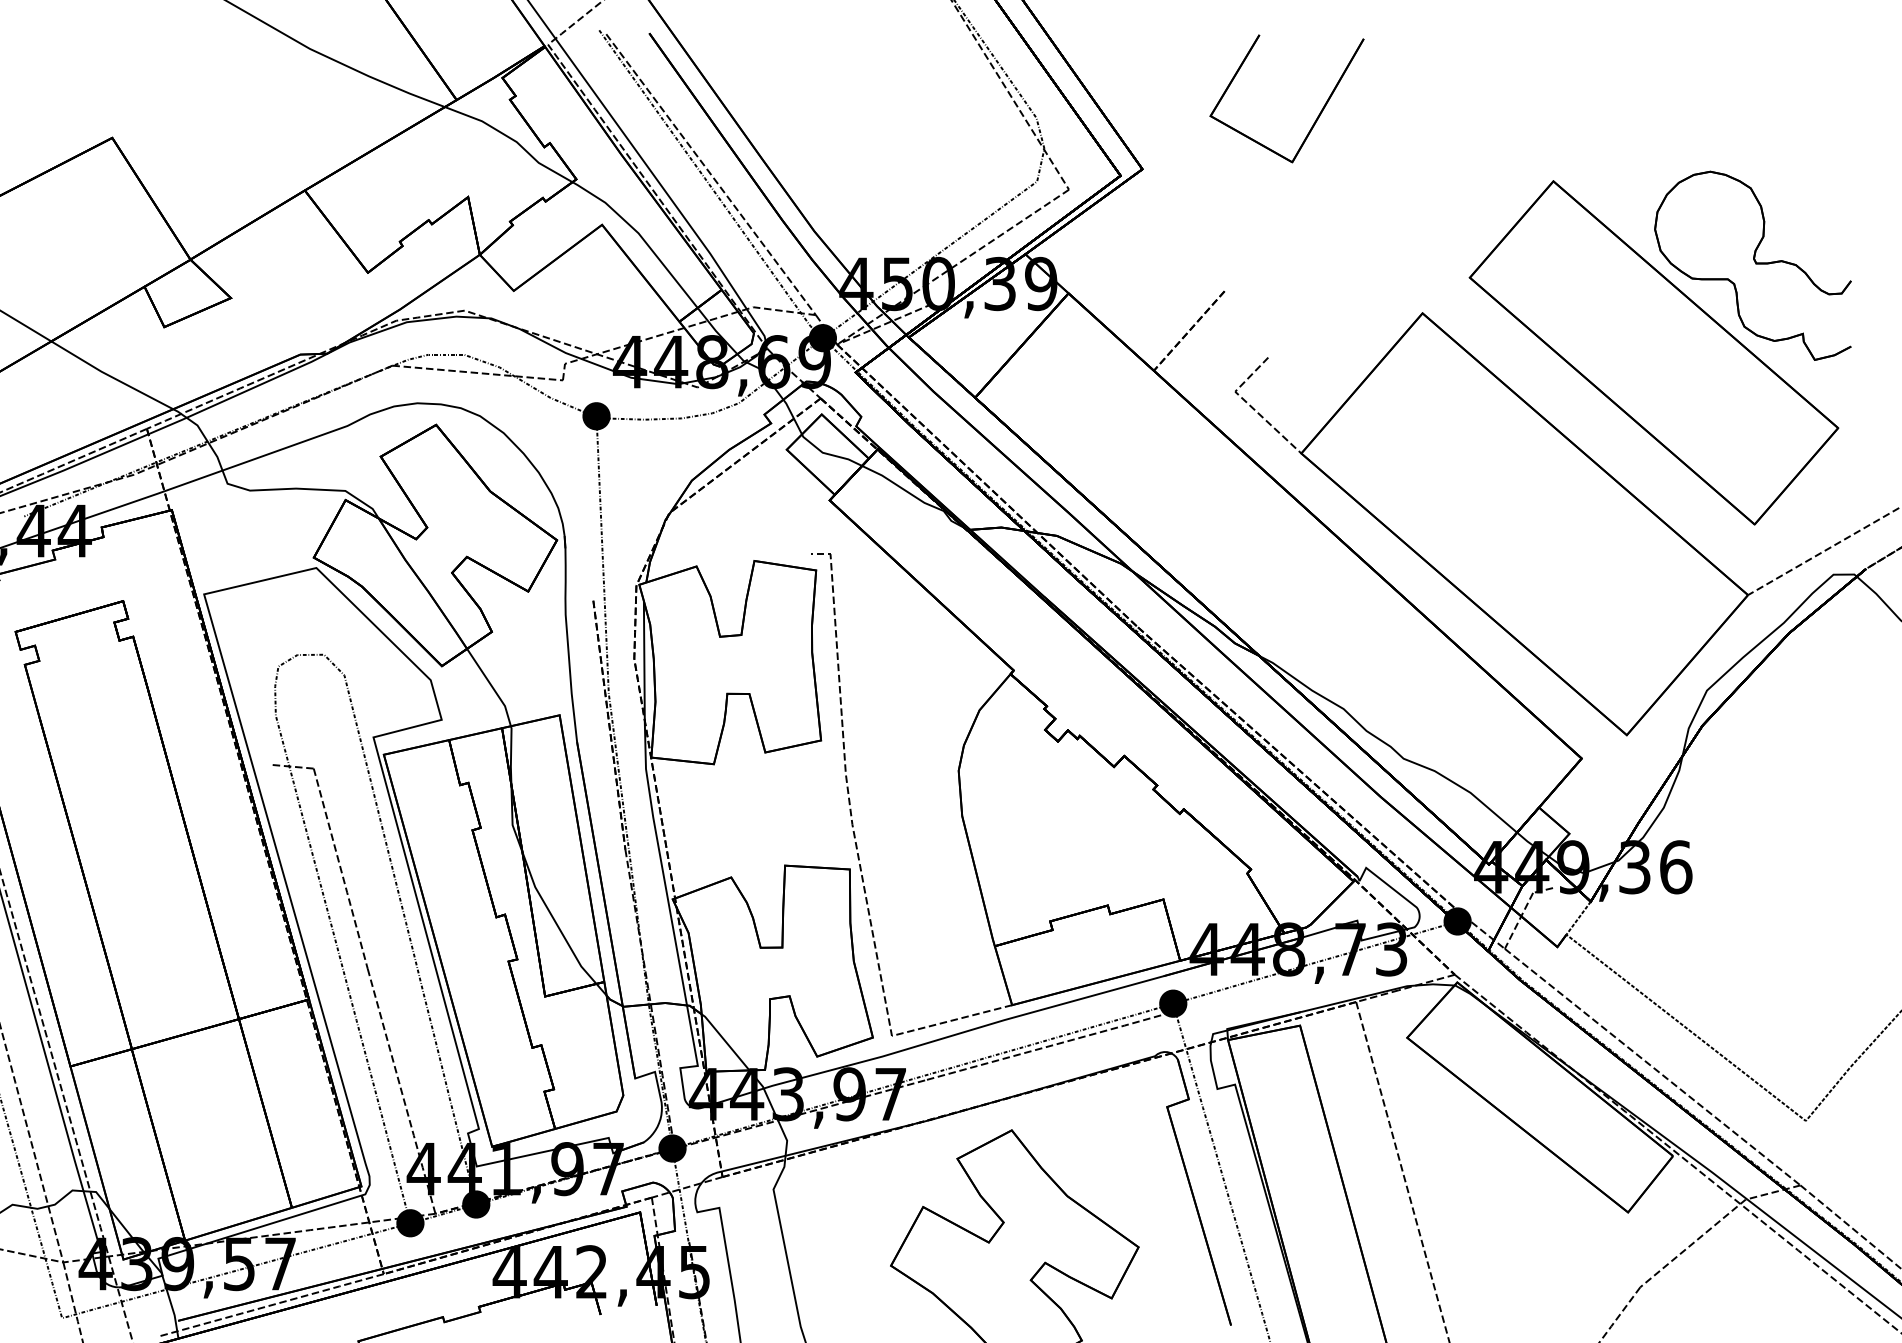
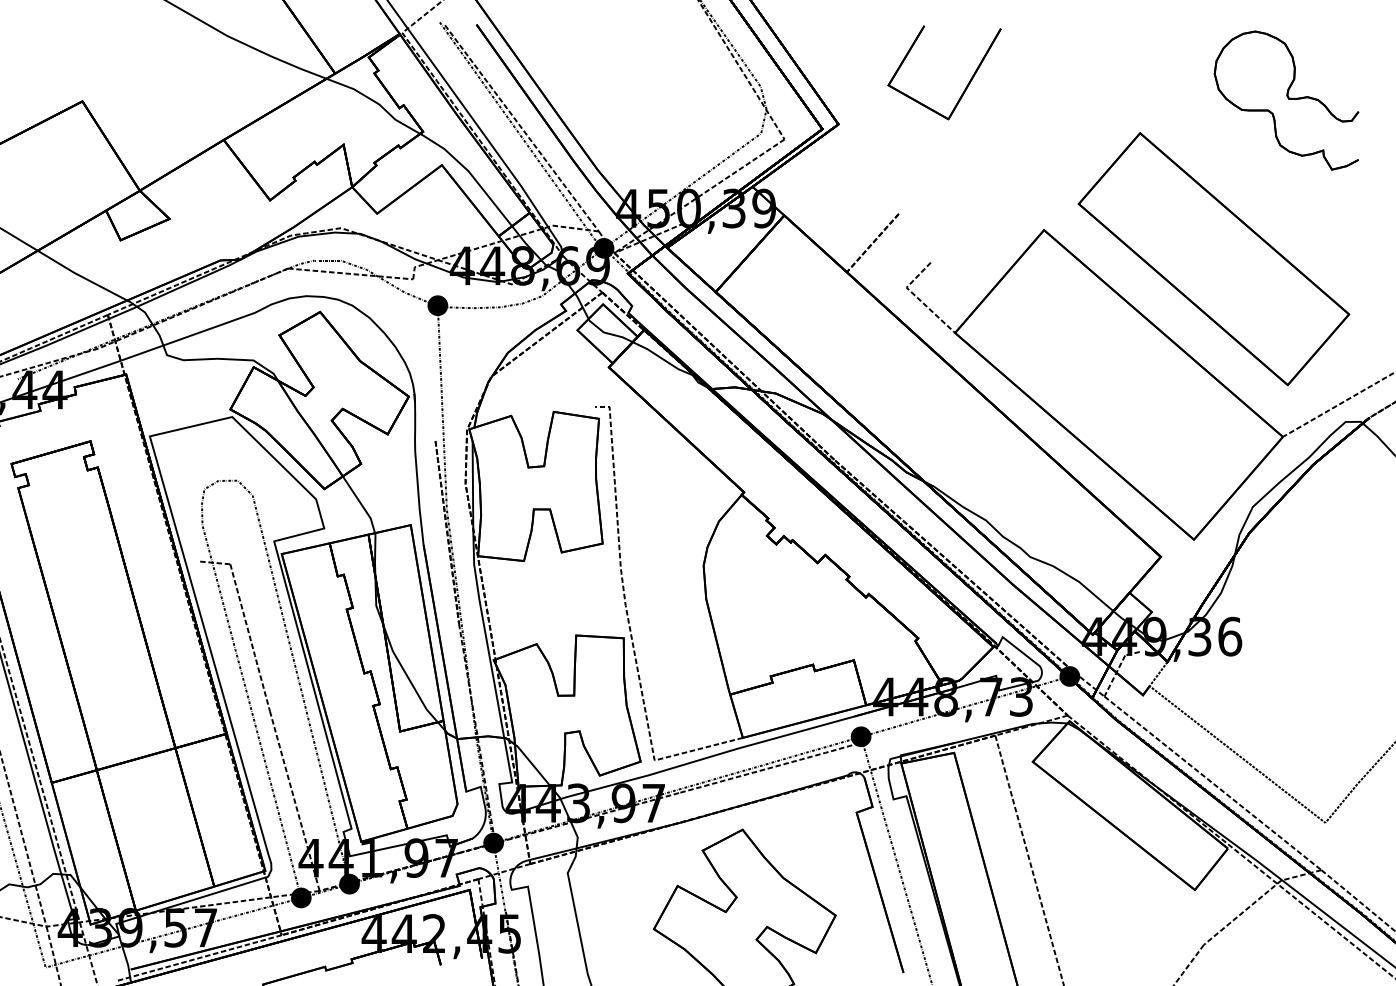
part: (1752, 265) -> (1286, 100), moved

